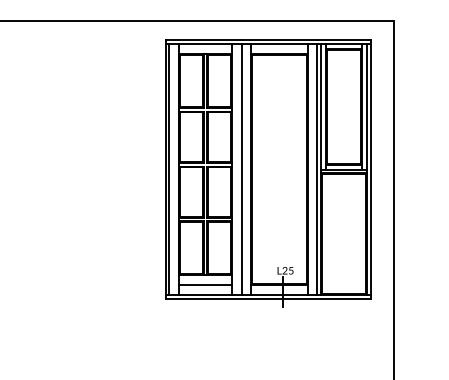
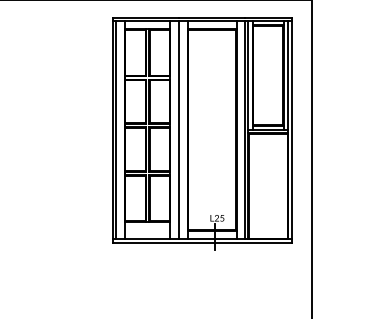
line: (205, 284) -> (147, 230), removed

